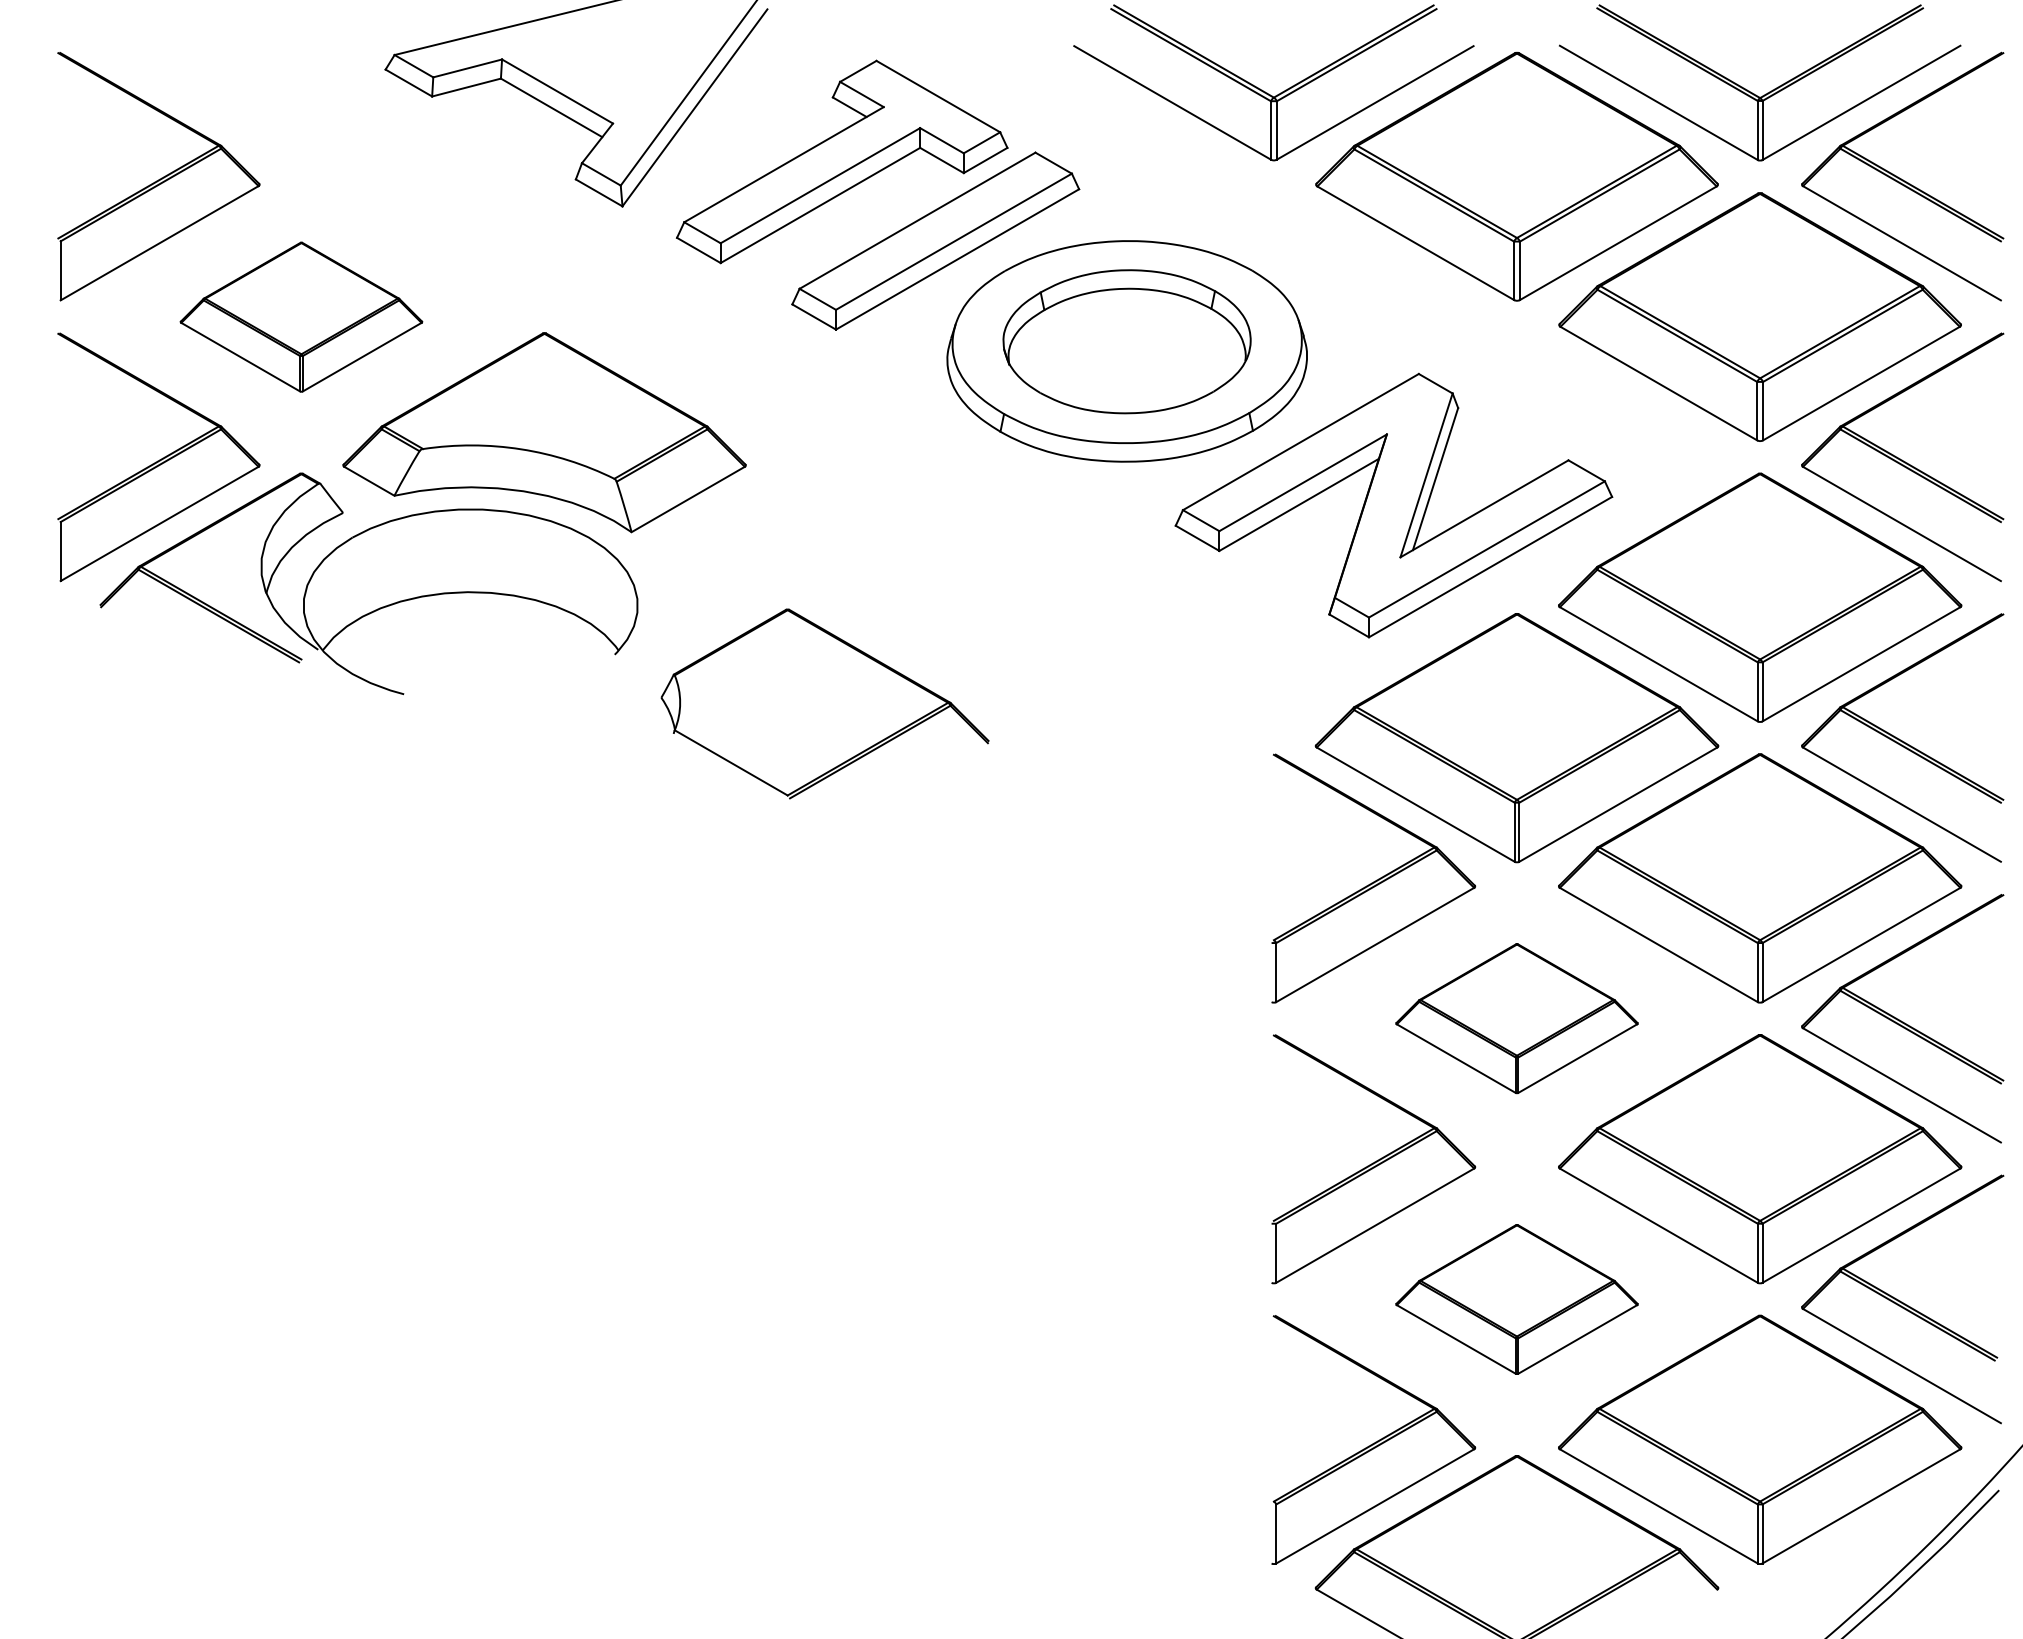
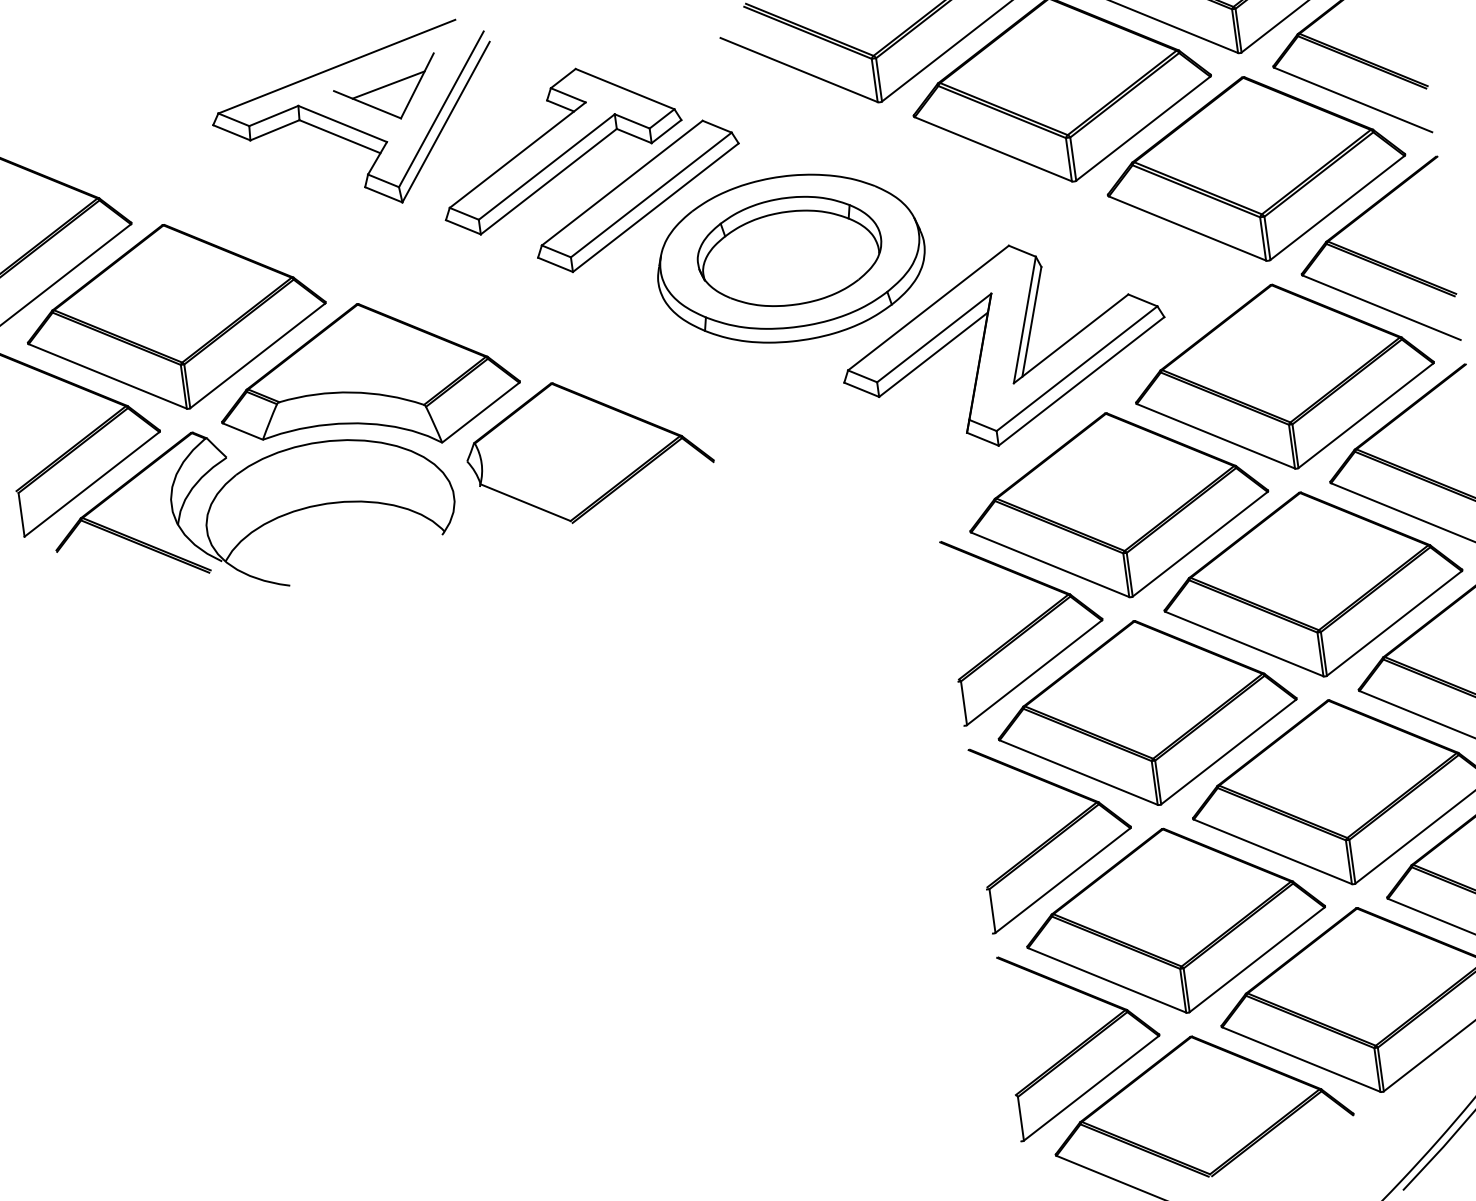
part: (621, 54) -> (386, 90), added
part: (301, 317) -> (176, 317), size x1.67
part: (824, 703) -> (588, 449), moved
part: (1516, 1018) -> (1146, 712), size x1.67
part: (1516, 1299) -> (1174, 920), size x1.67

